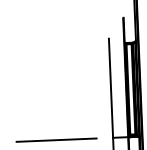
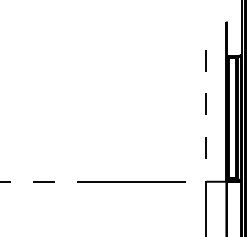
line: (111, 88) -> (206, 115), solid -> dashed

